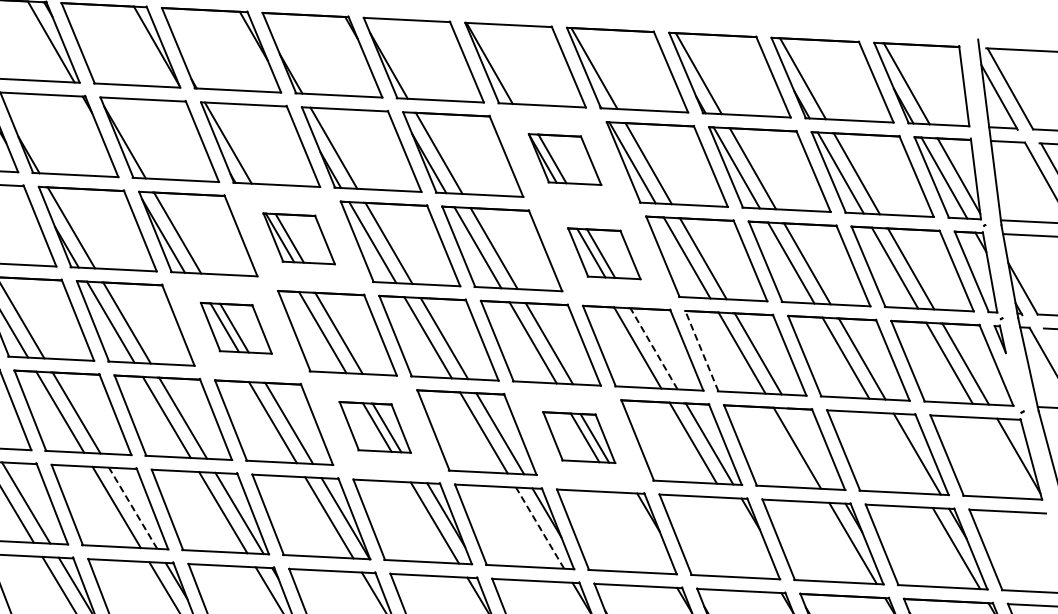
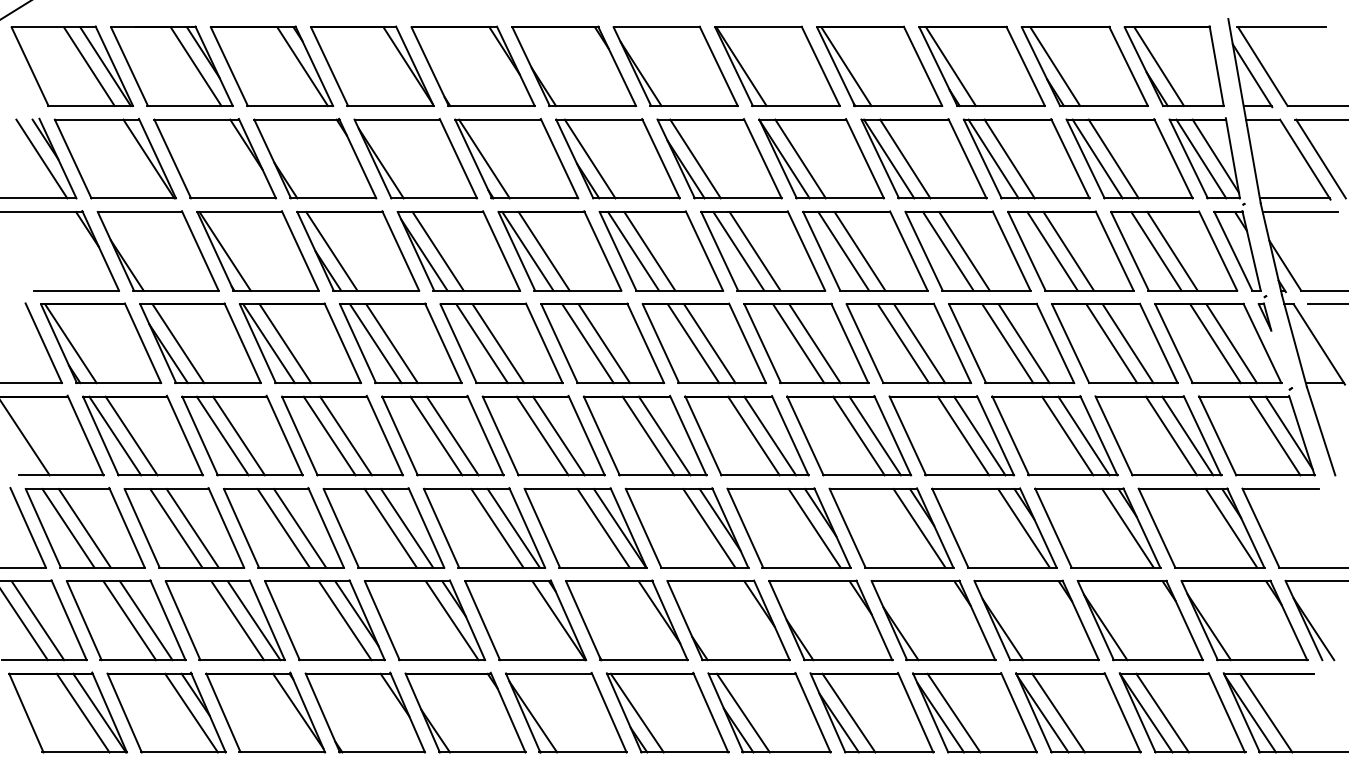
part: (565, 159) -> (821, 158), size x1.67
part: (298, 238) -> (559, 250), size x1.67
part: (604, 253) -> (865, 250), size x1.67
part: (236, 328) -> (501, 343), size x1.67
line: (653, 348) -> (919, 343), dashed -> solid
line: (701, 350) -> (967, 343), dashed -> solid
part: (374, 427) -> (644, 435), size x1.67
part: (579, 437) -> (849, 435), size x1.67
line: (813, 448) -> (1083, 435), added
line: (901, 452) -> (1171, 435), added
line: (1003, 457) -> (1274, 435), added
line: (132, 507) -> (406, 527), dashed -> solid
line: (539, 527) -> (814, 527), dashed -> solid
line: (644, 533) -> (919, 528), added
line: (748, 538) -> (1023, 528), added

